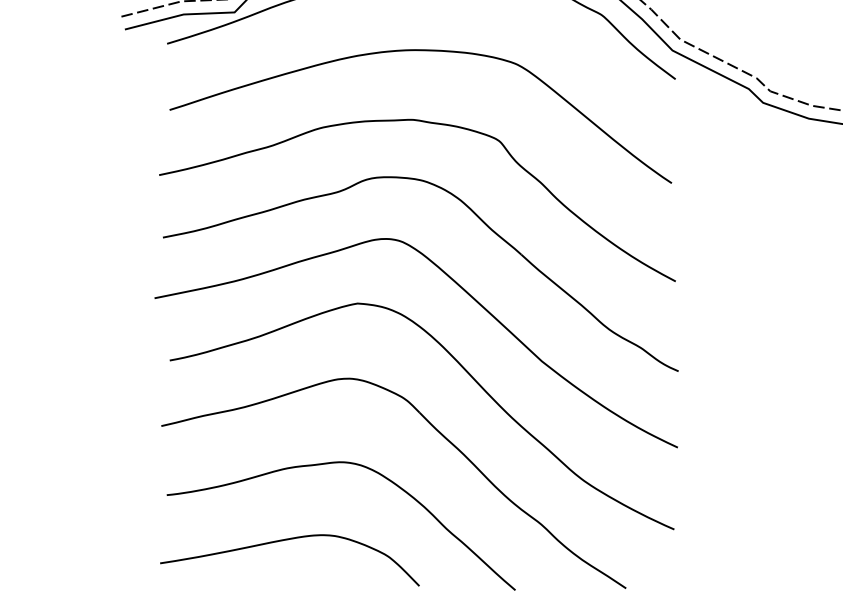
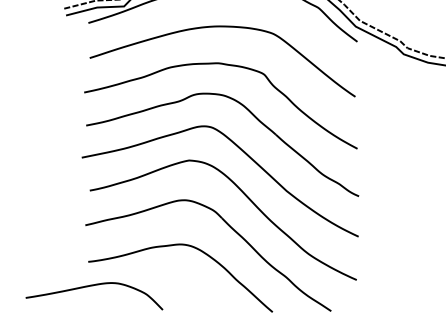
curve: (288, 541) -> (93, 286), moved

